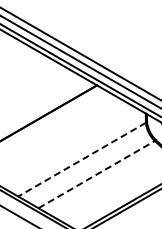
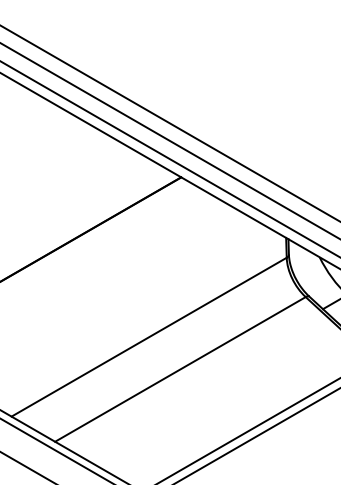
line: (82, 159) -> (149, 336), dashed -> solid
line: (97, 174) -> (182, 369), dashed -> solid

